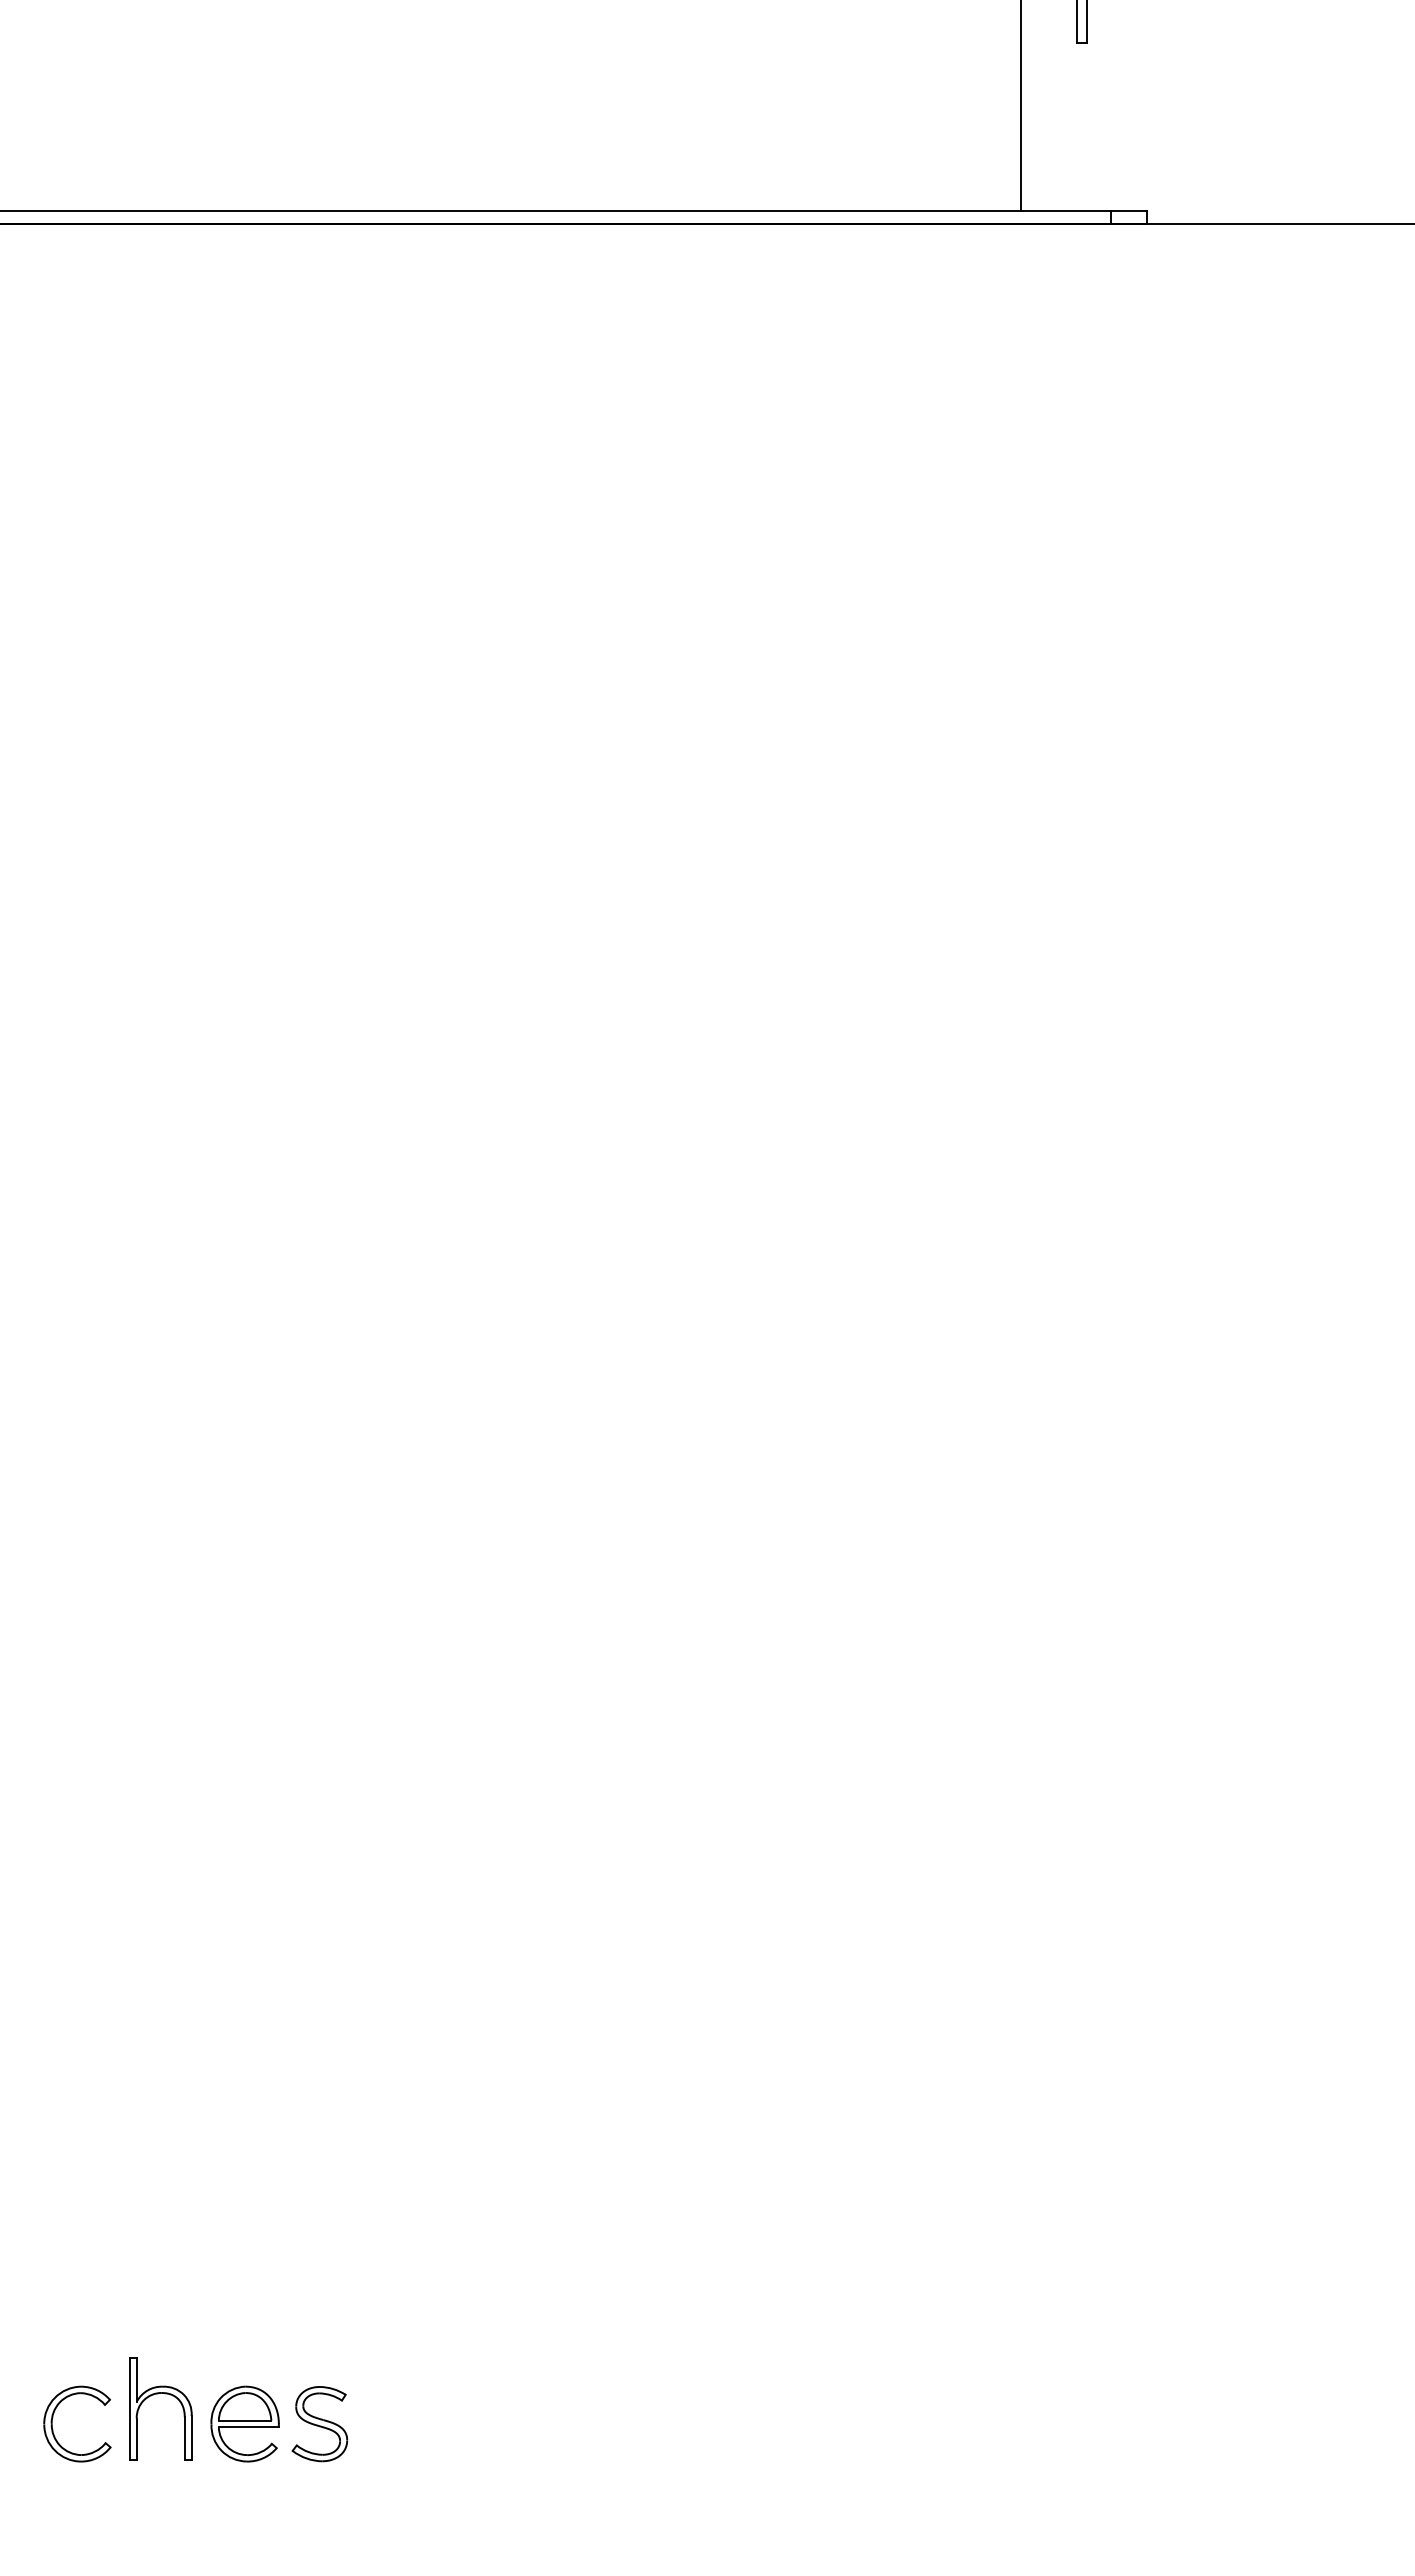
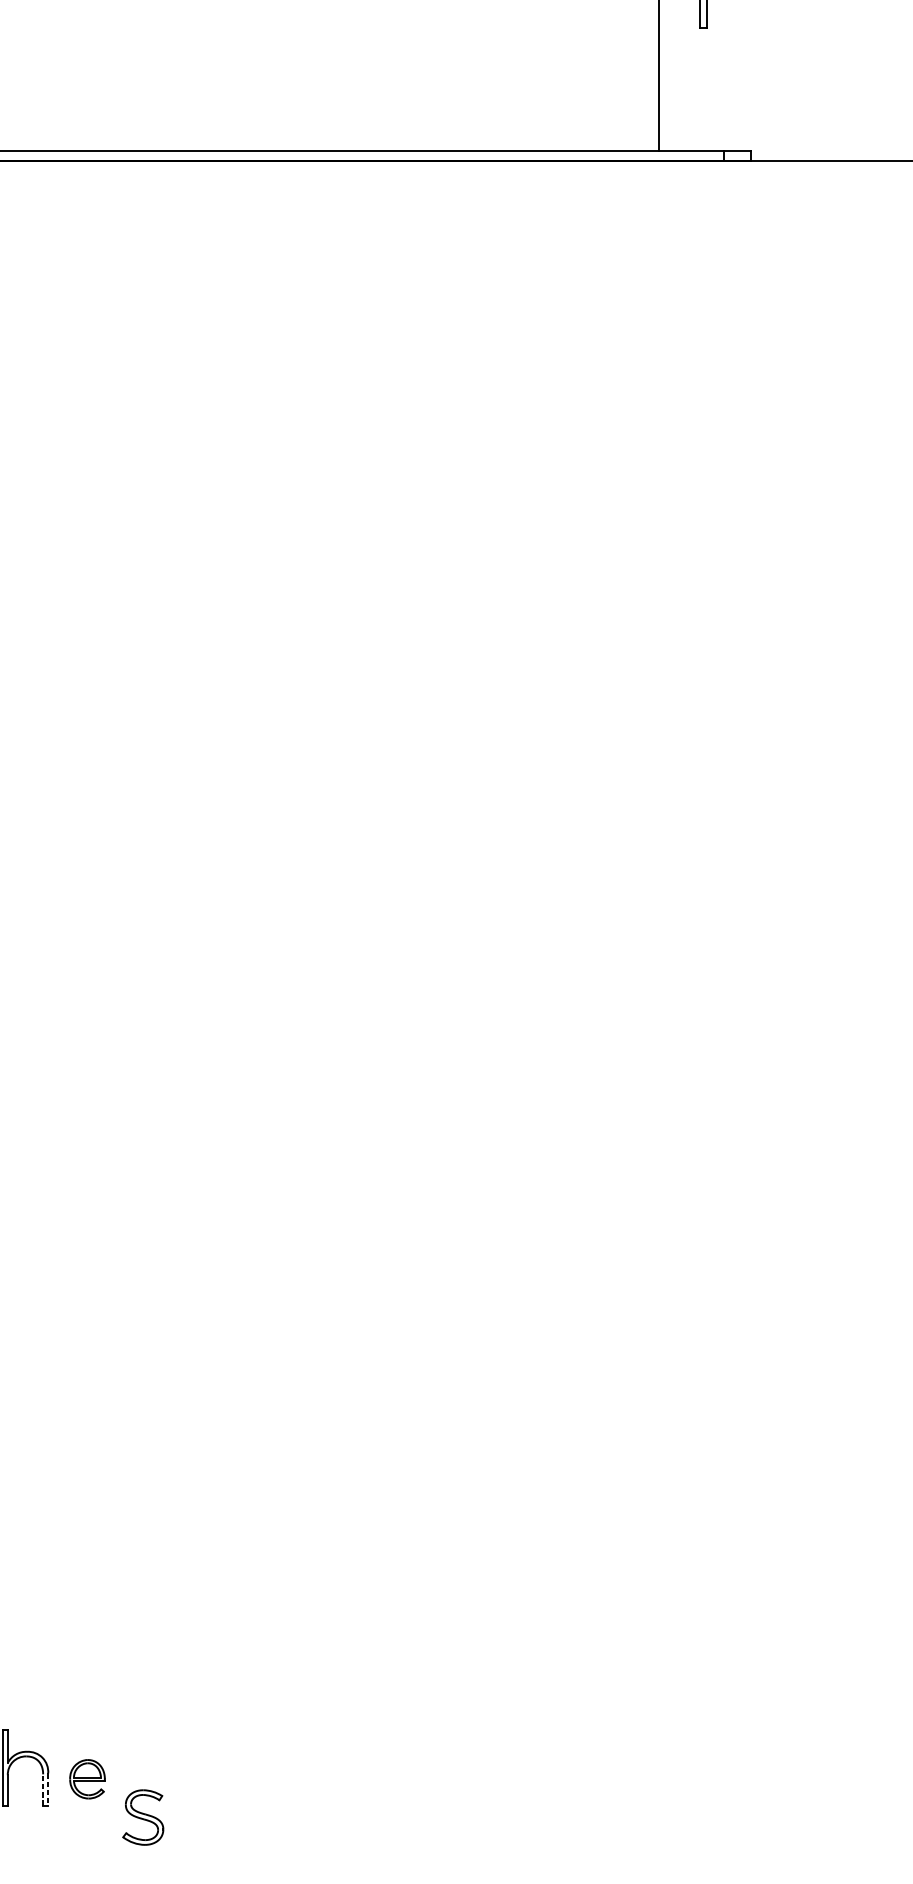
part: (244, 2423) -> (87, 1778), size x0.7
part: (319, 2424) -> (142, 1817), moved
line: (191, 2437) -> (48, 1789), solid -> dashed
line: (184, 2438) -> (42, 1789), solid -> dashed

